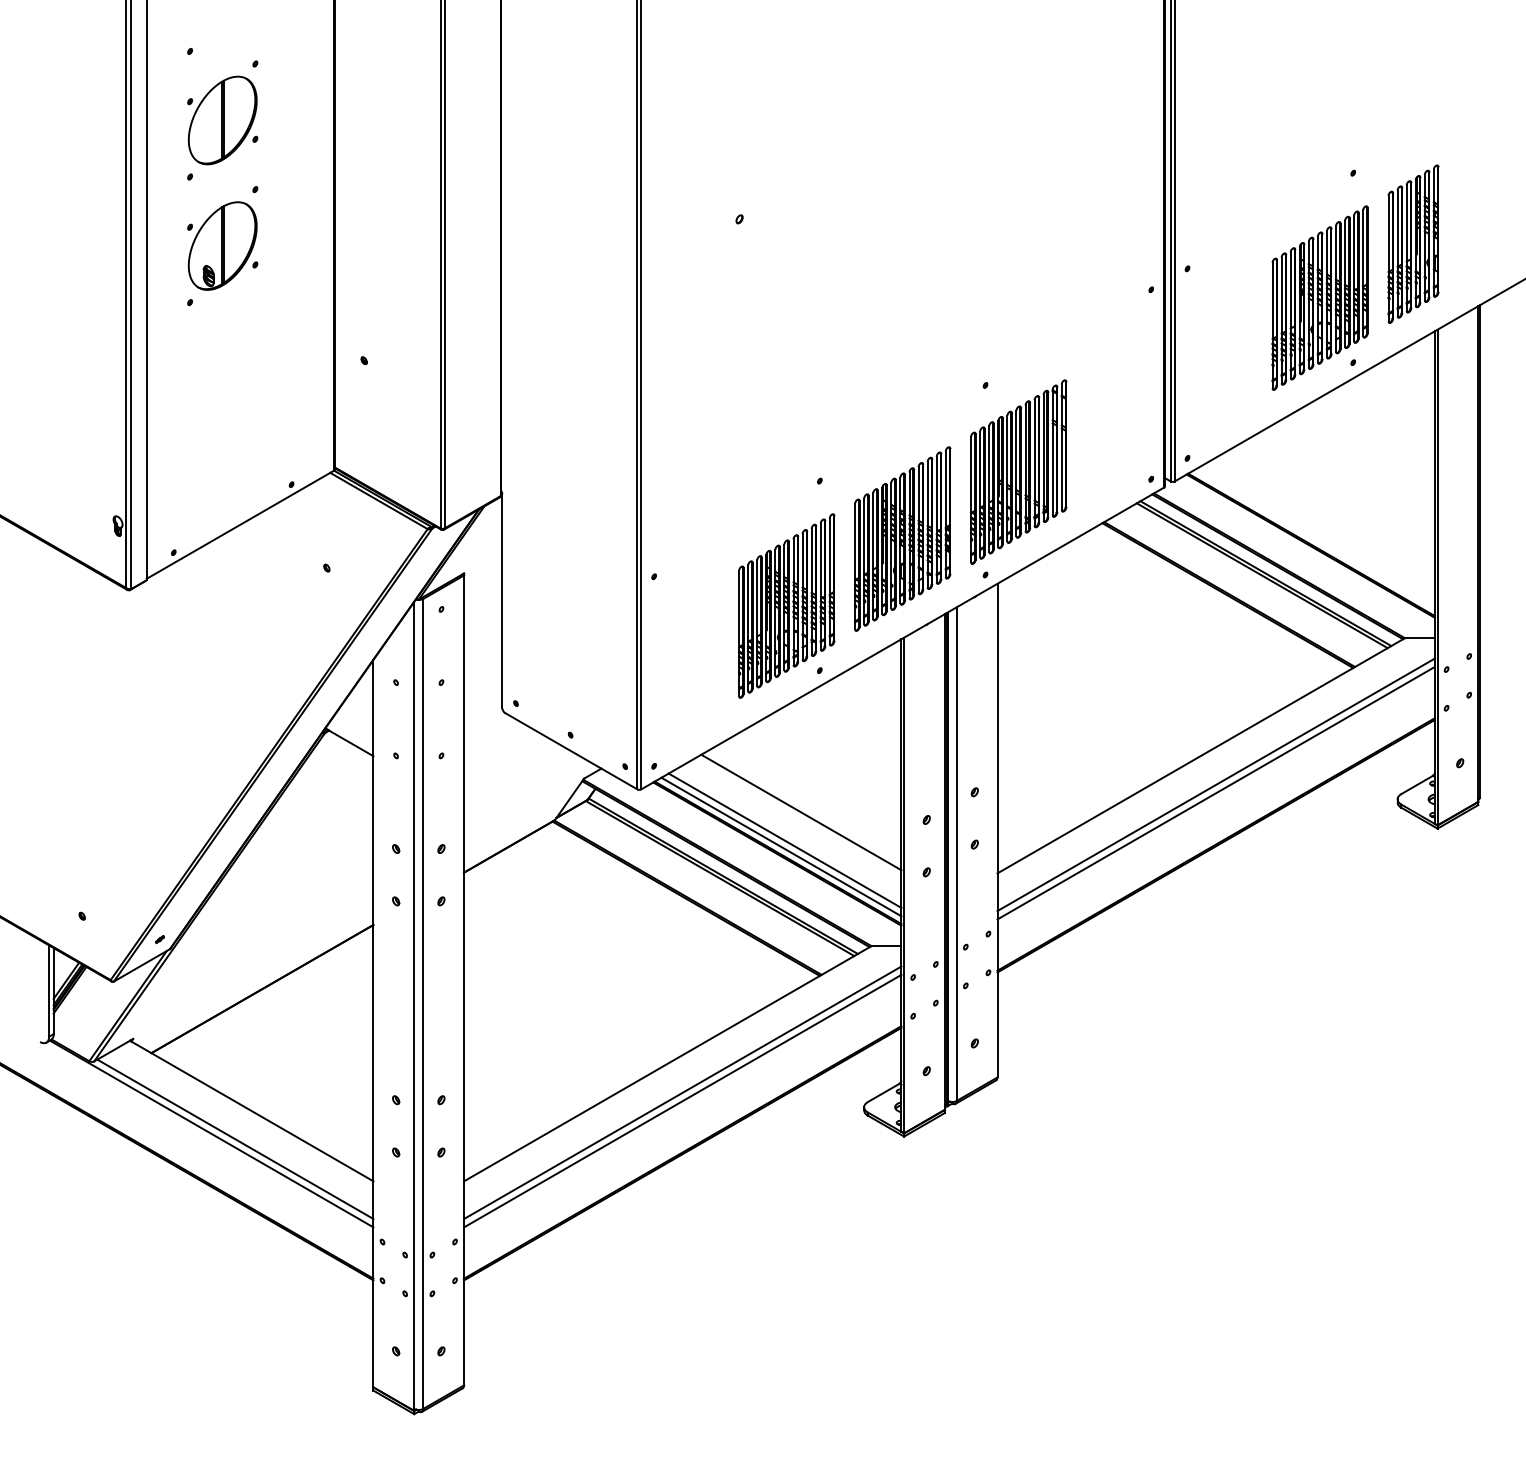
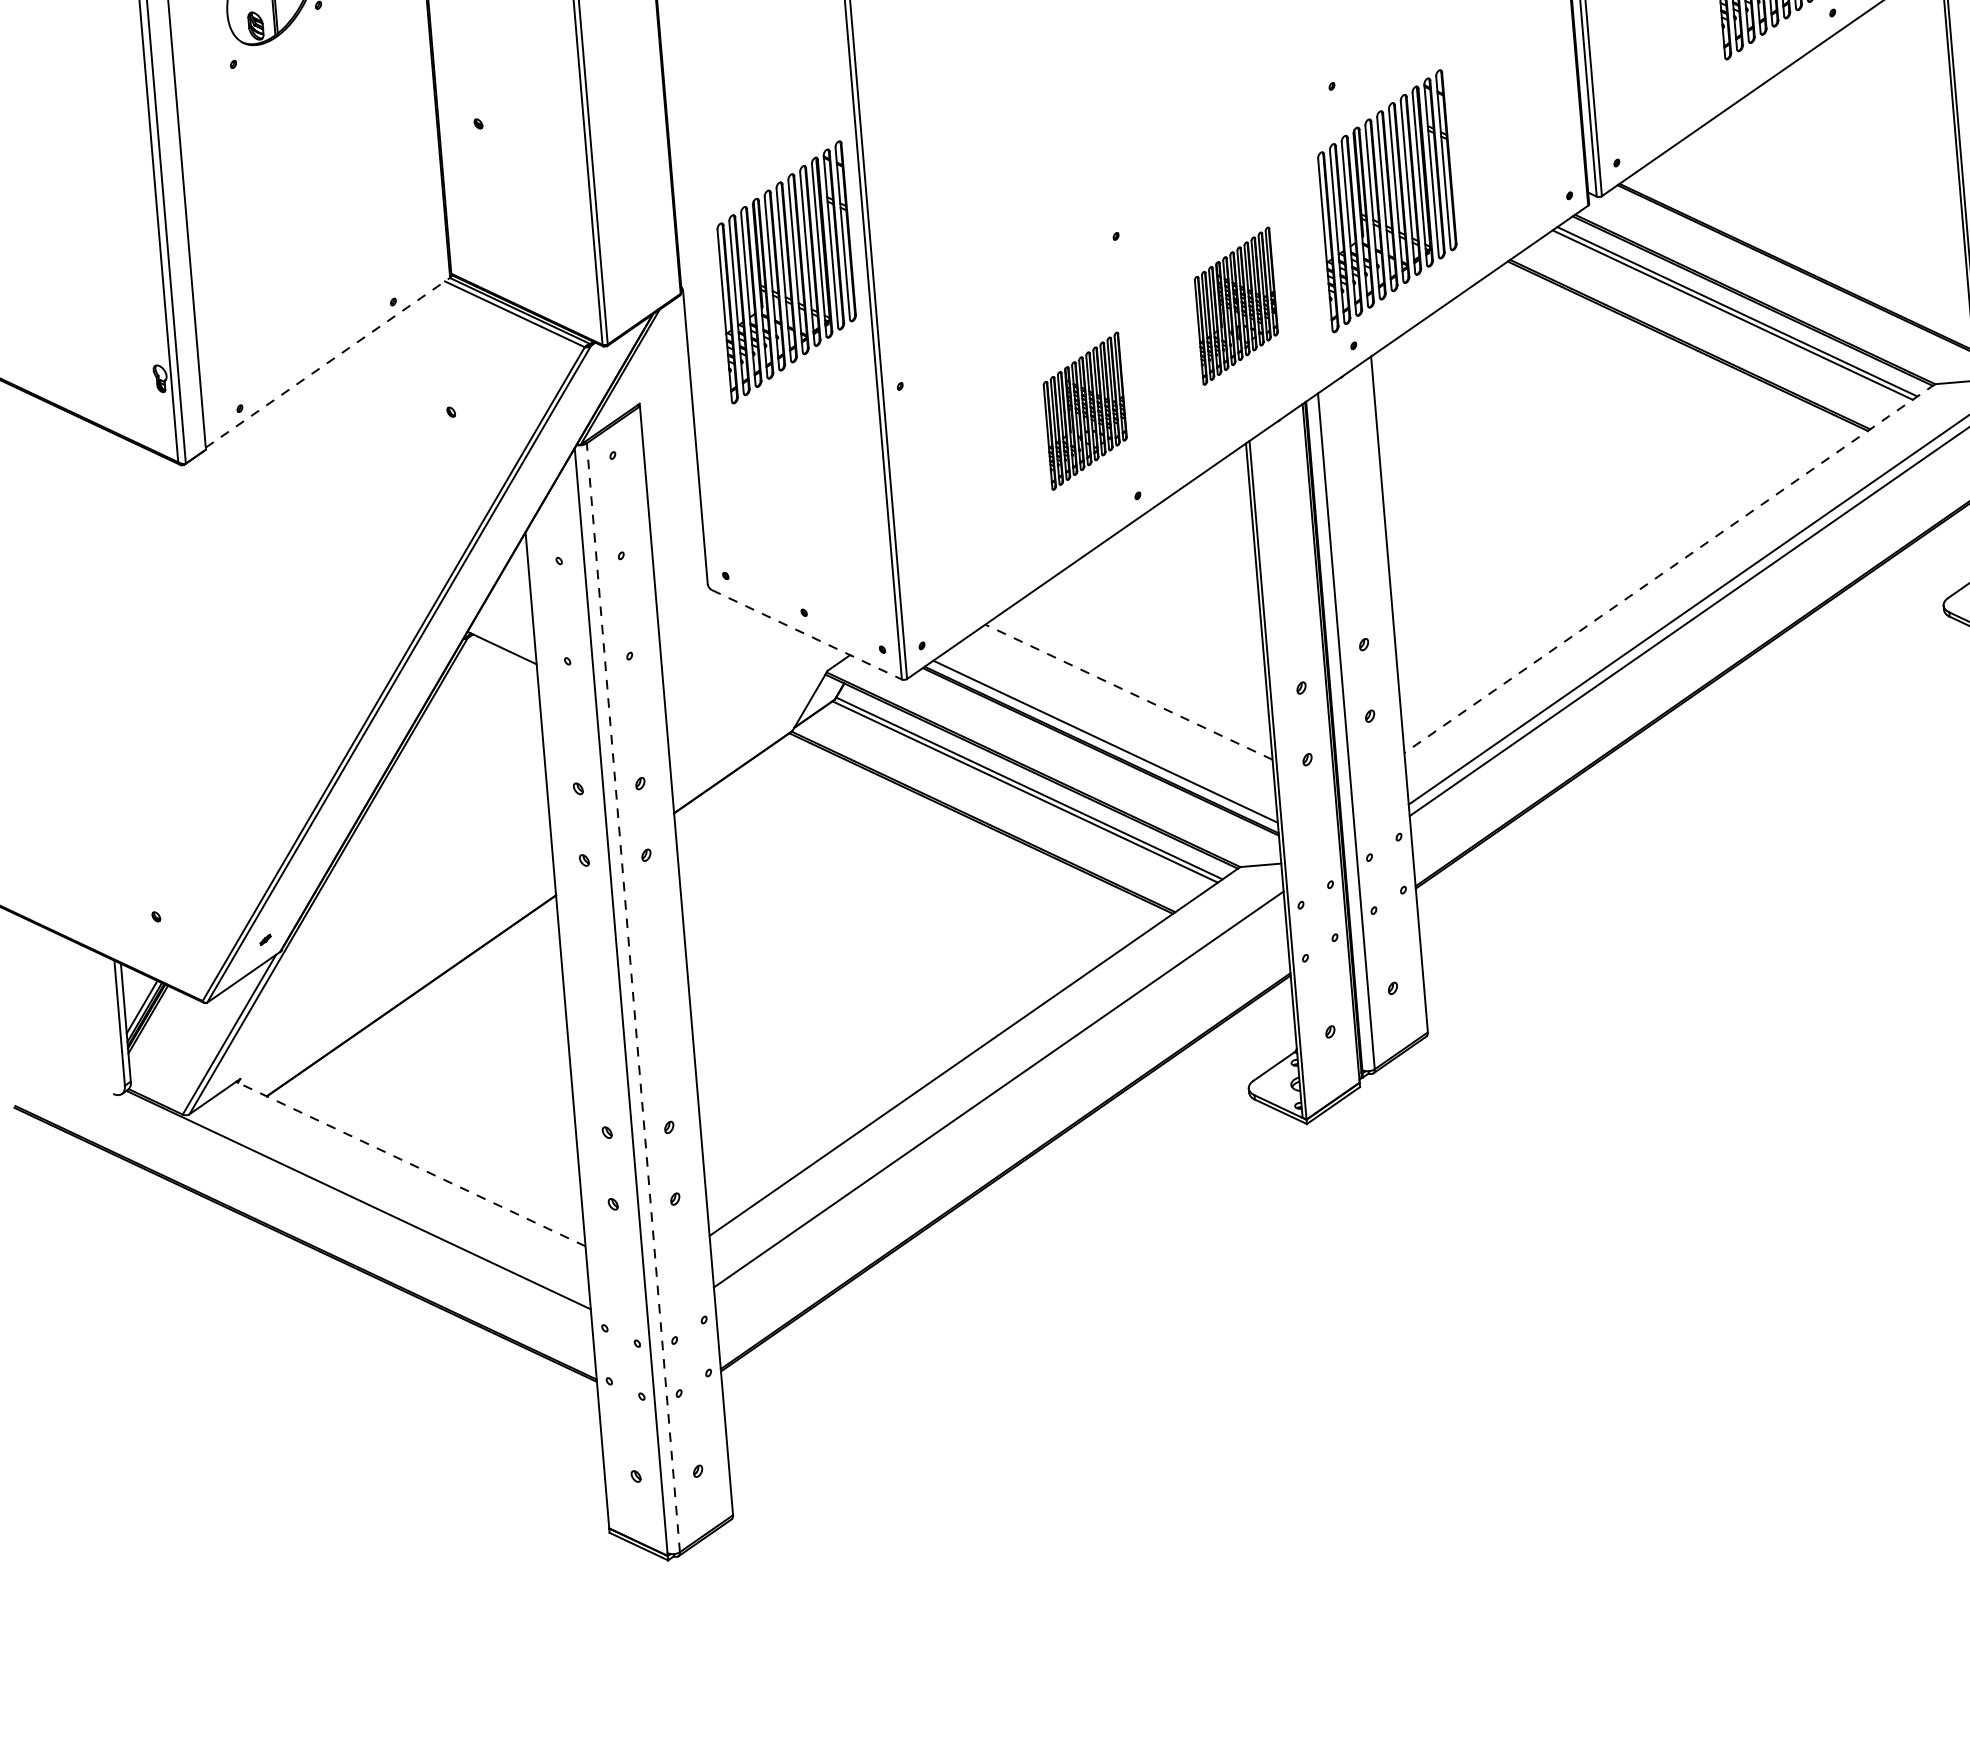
part: (578, 486) -> (786, 271), added
line: (240, 524) -> (328, 362), solid -> dashed
part: (902, 538) -> (1235, 305), size x0.6
part: (786, 605) -> (1084, 410), size x0.6
line: (571, 751) -> (807, 635), solid -> dashed
line: (1200, 756) -> (1668, 569), solid -> dashed
line: (801, 812) -> (1129, 692), solid -> dashed
line: (784, 840) -> (1109, 732), removed
line: (423, 1003) -> (633, 997), solid -> dashed
line: (682, 1100) -> (999, 1100), removed
line: (251, 1111) -> (410, 1164), solid -> dashed
line: (235, 1139) -> (391, 1204), removed

